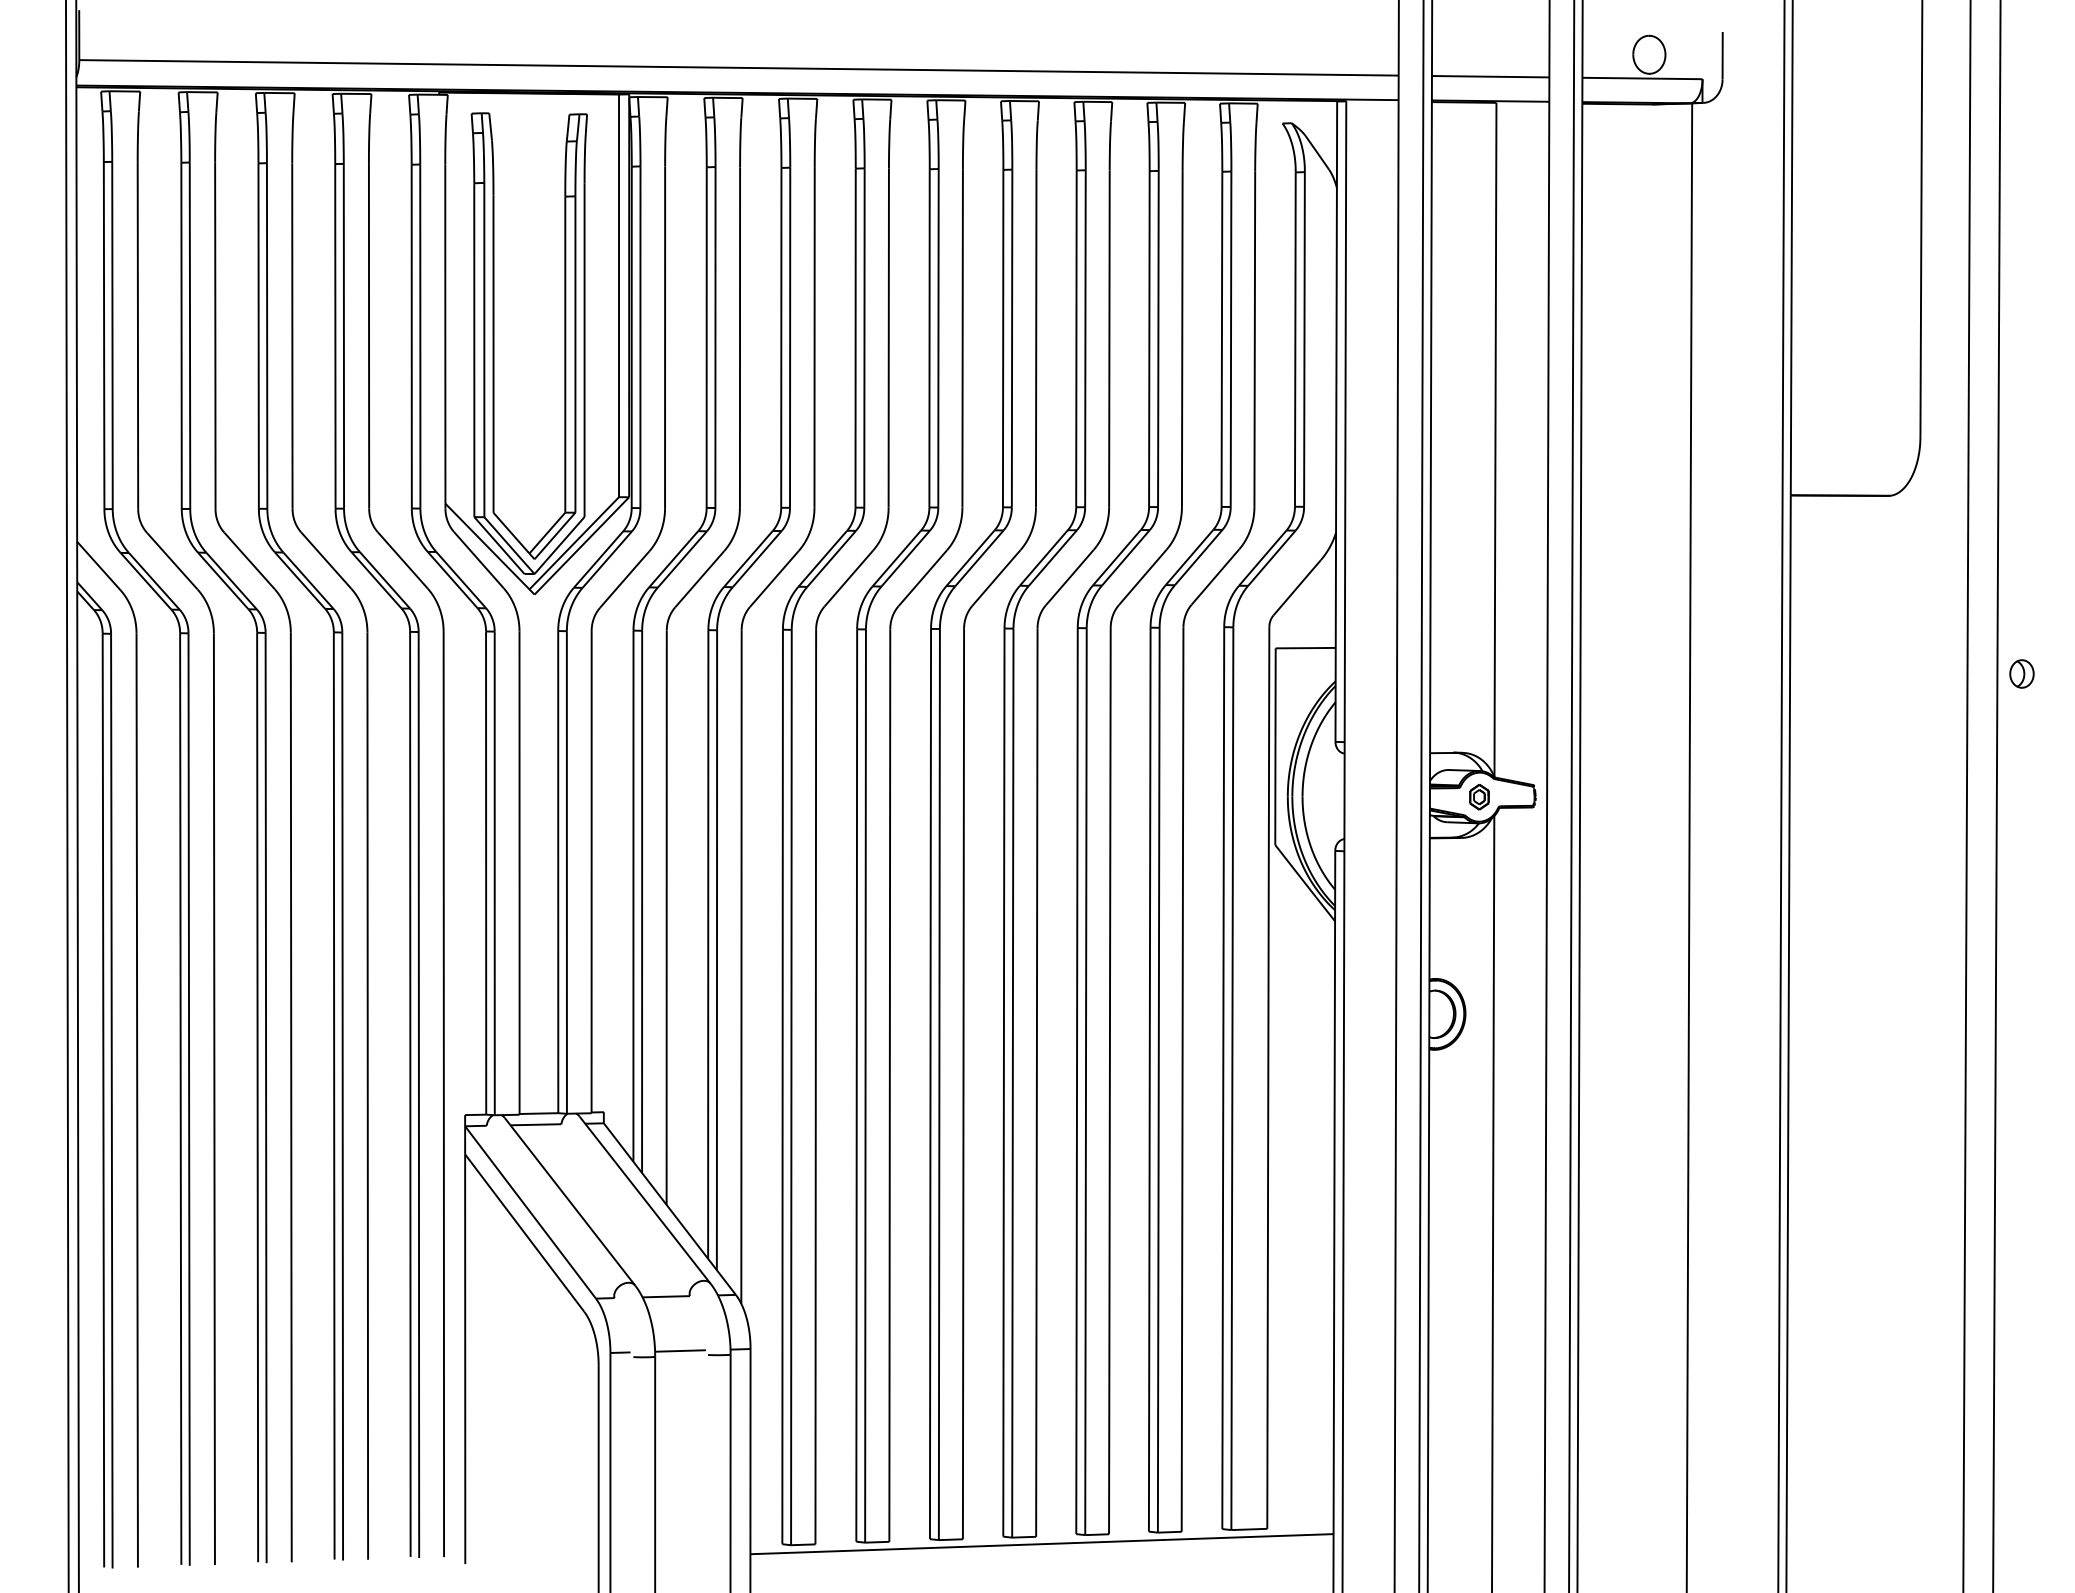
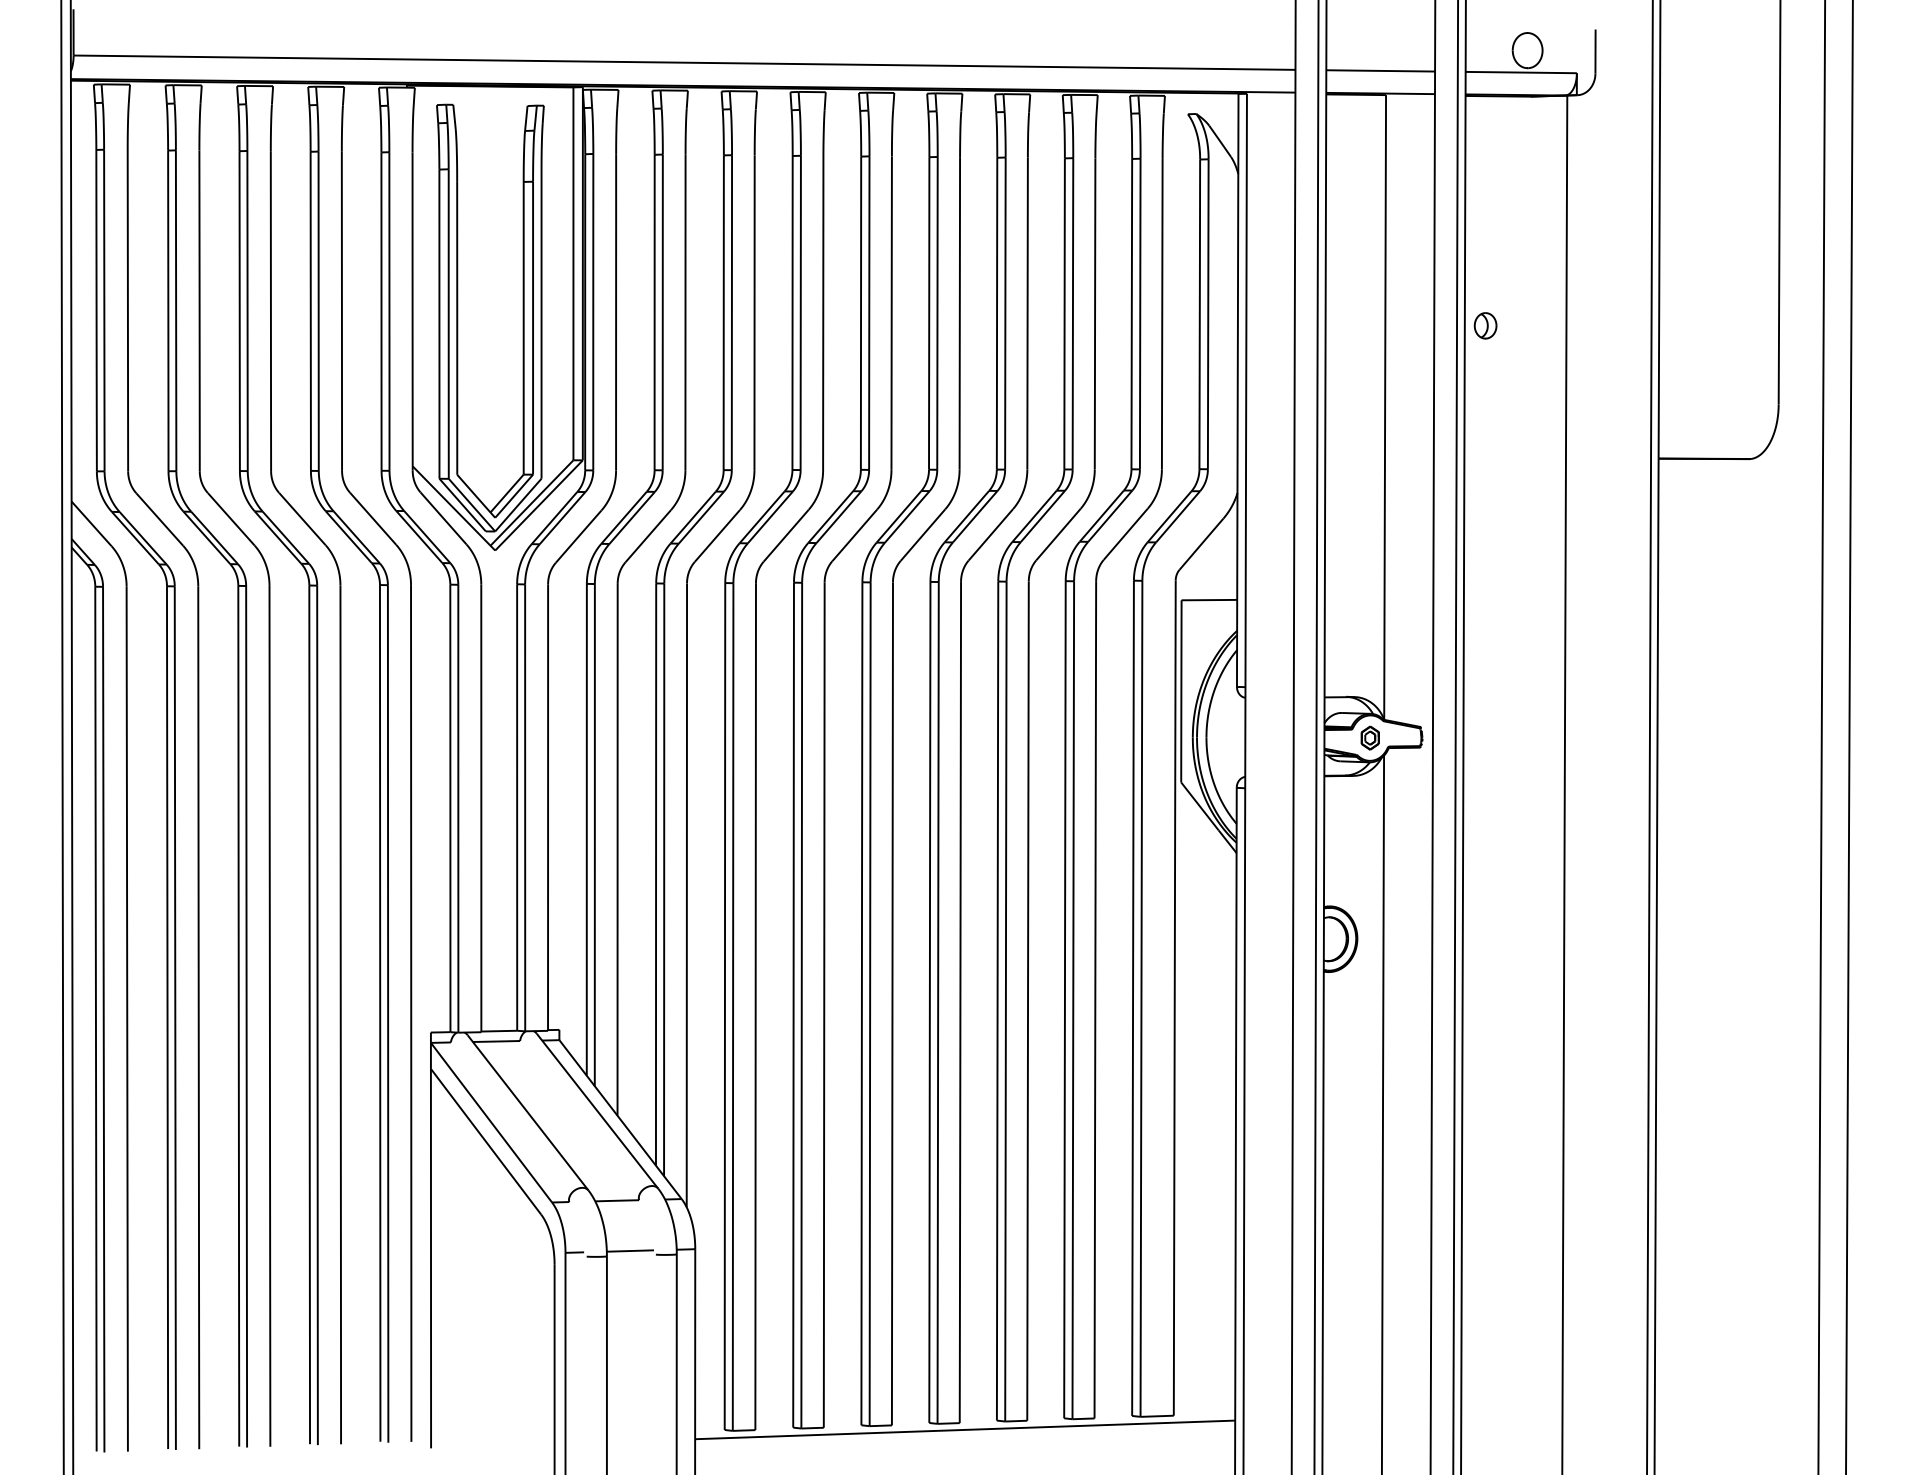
part: (2021, 673) -> (1485, 325), moved

